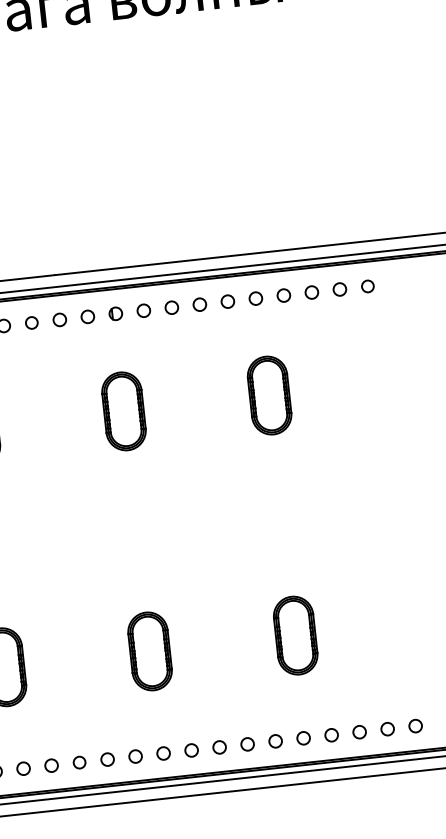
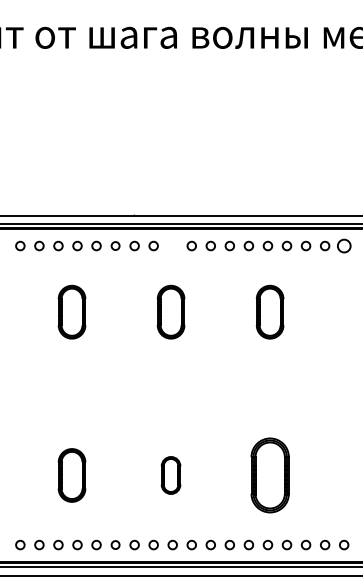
circle: (366, 285) -> (343, 245), size x1.6
part: (115, 313) -> (172, 245), removed
part: (294, 635) -> (269, 475), size x1.4
part: (149, 651) -> (170, 475), size x0.7

